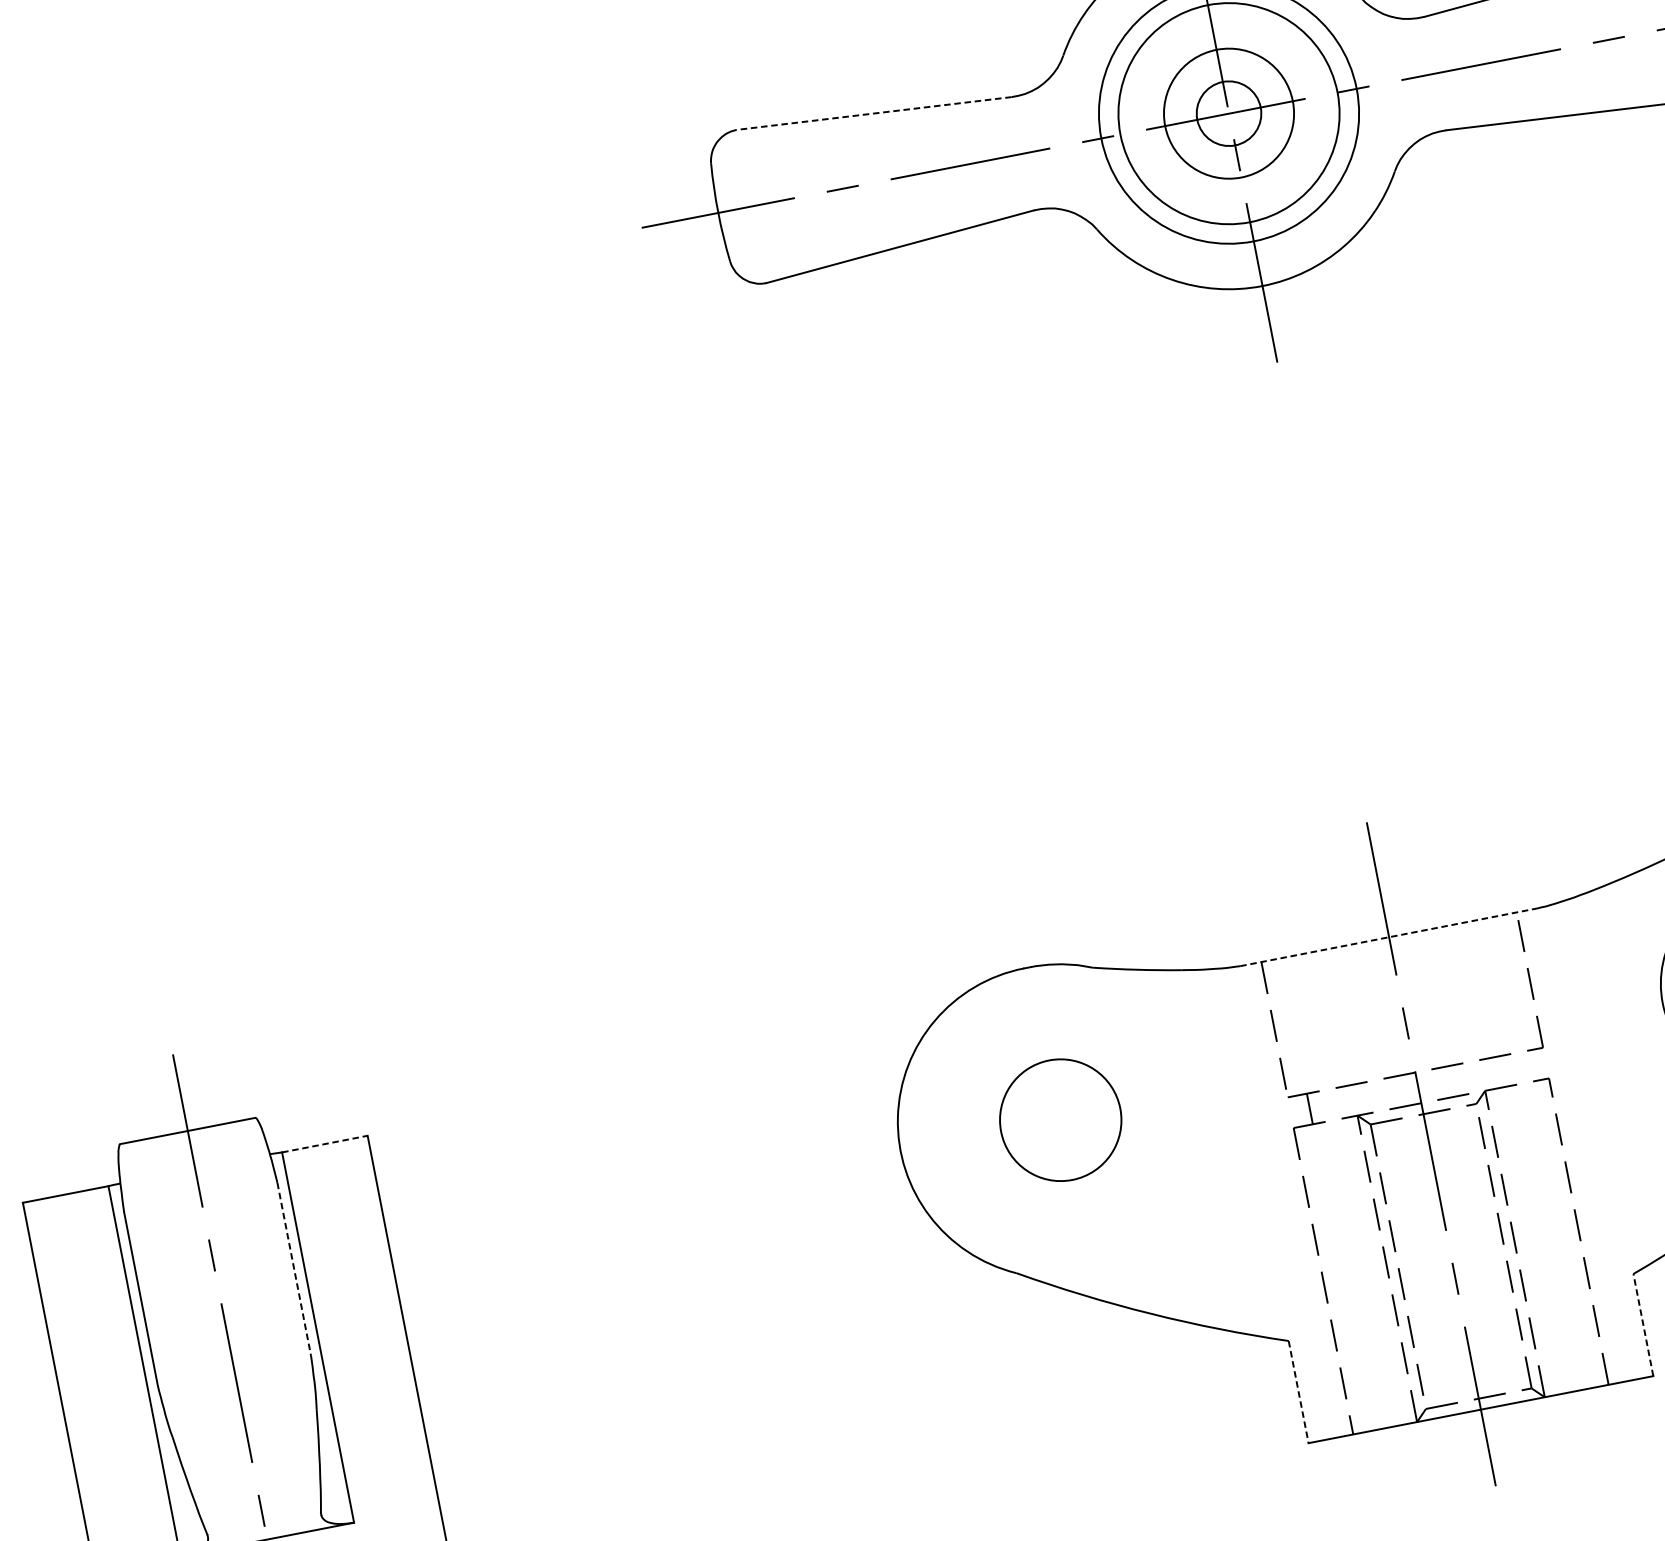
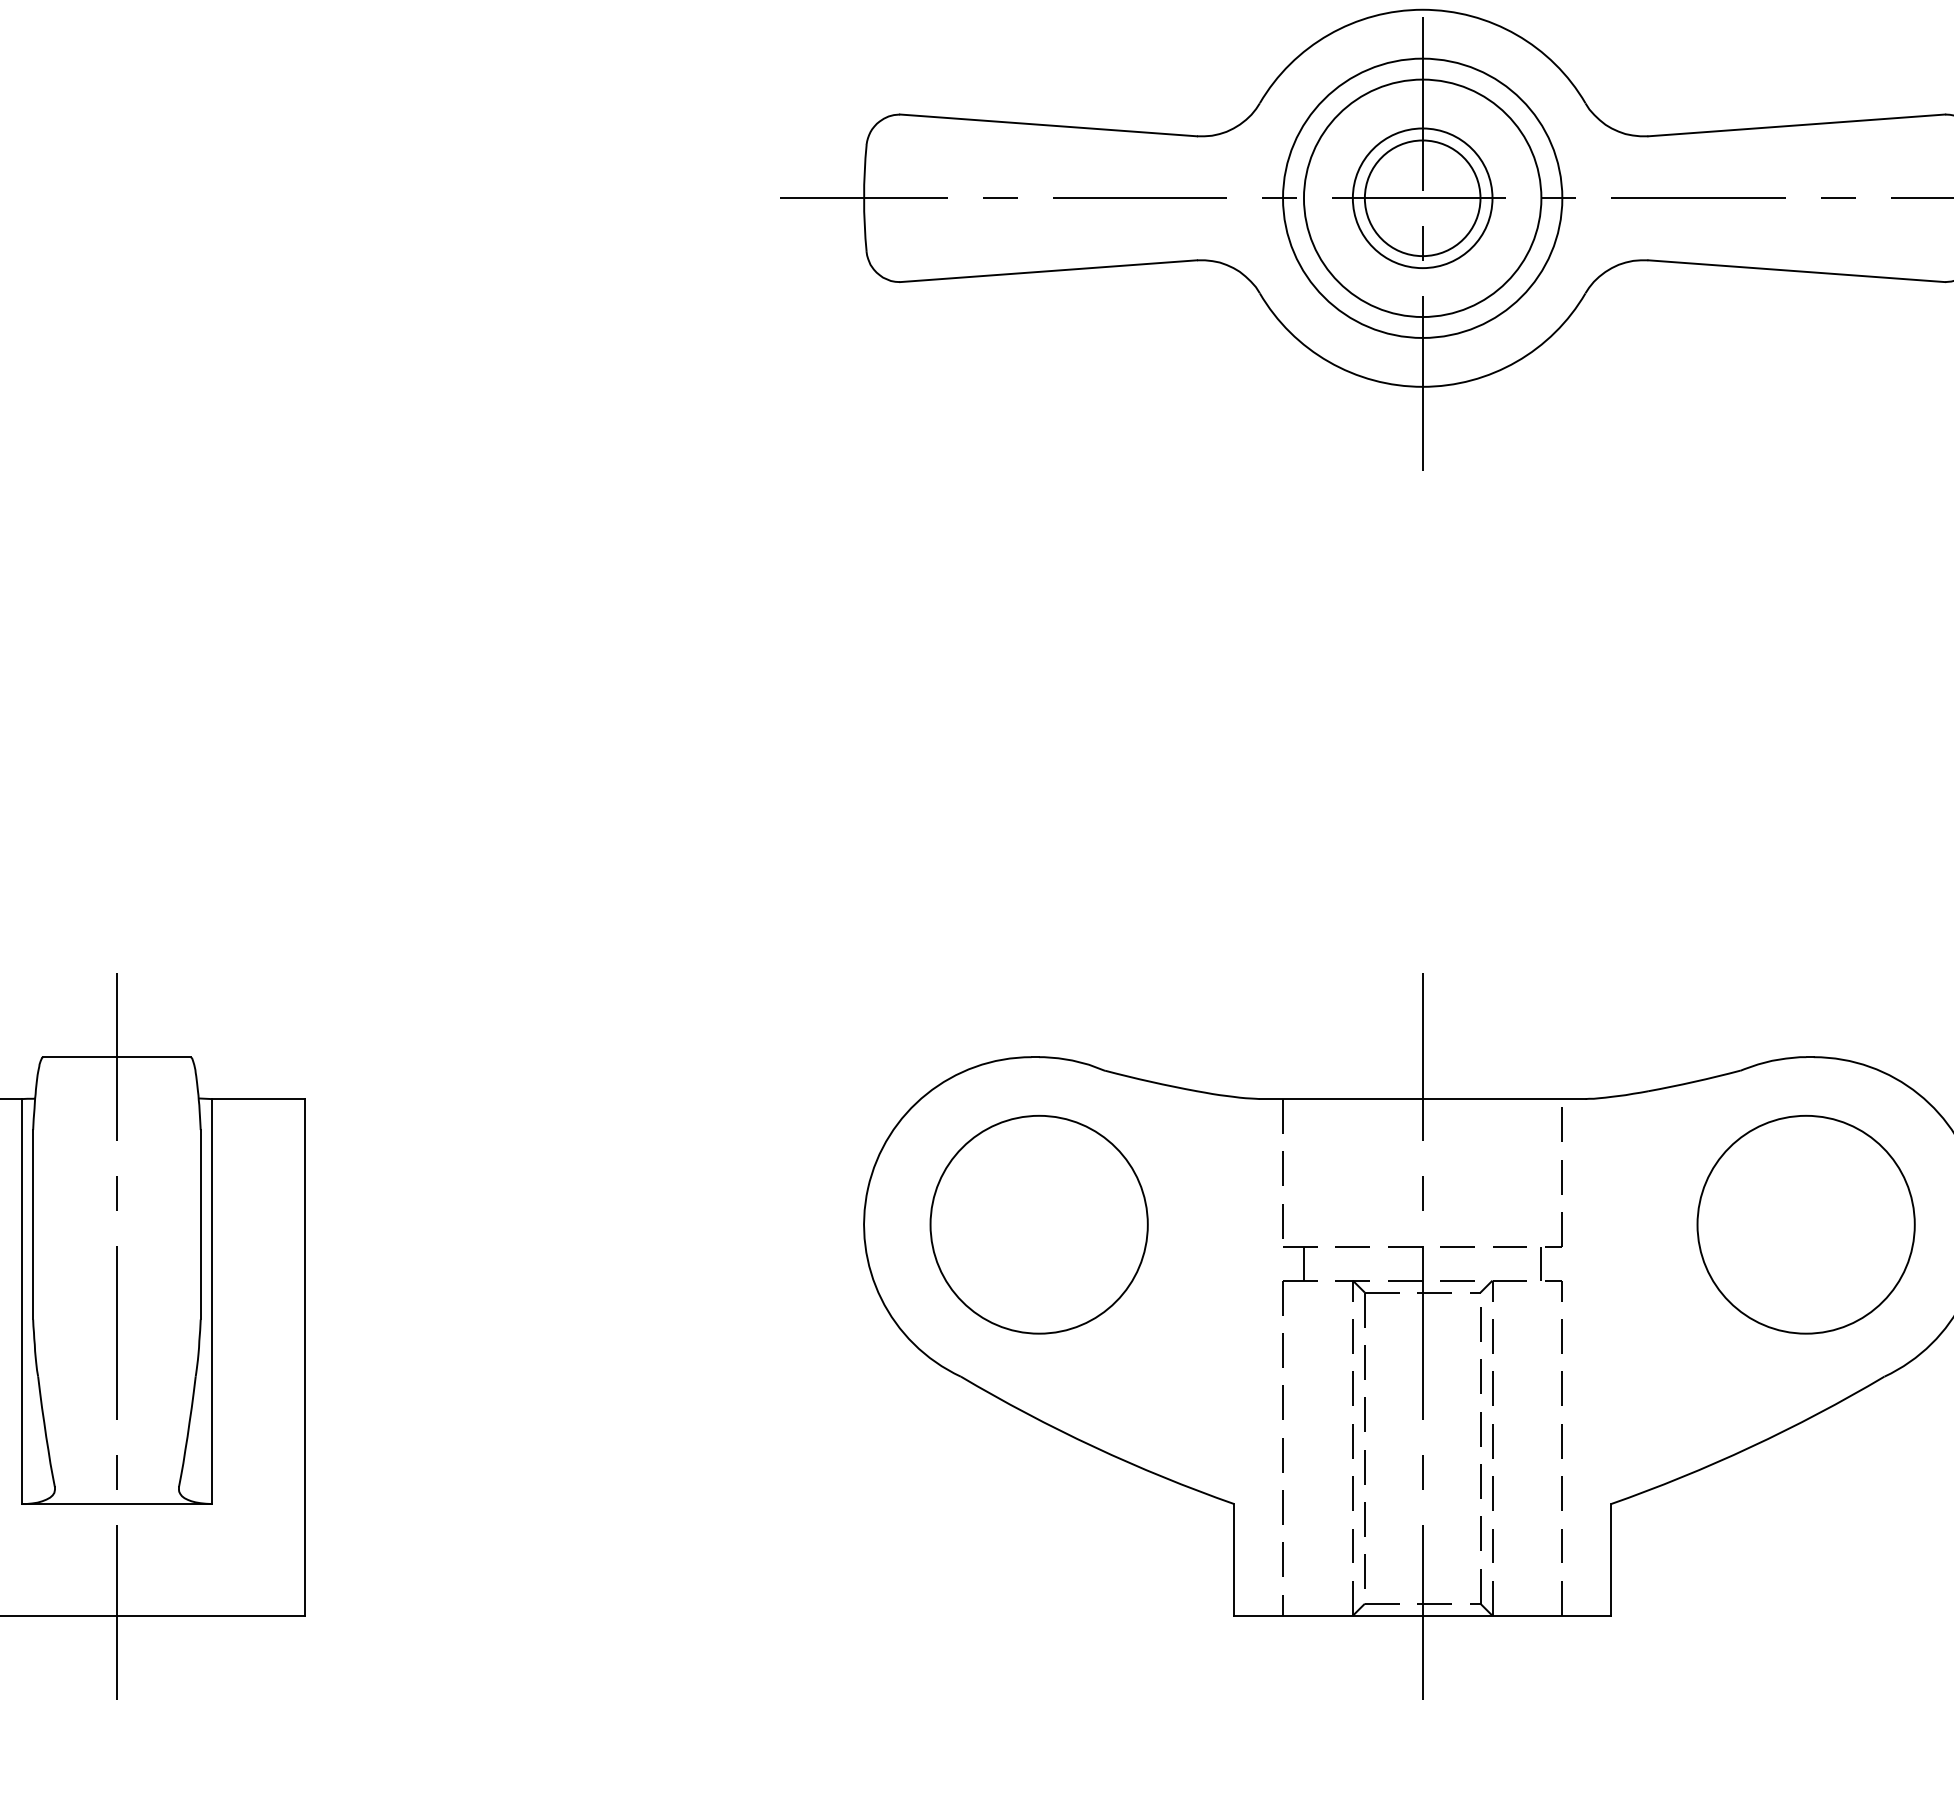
line: (873, 113) -> (1048, 125), dashed -> solid
circle: (1228, 113) -> (1422, 198), size x1.67
line: (1389, 937) -> (1422, 1099), dashed -> solid
line: (1526, 1066) -> (1541, 1263), added
part: (1060, 1120) -> (1038, 1224), size x1.67
line: (324, 1144) -> (258, 1099), dashed -> solid
line: (293, 1269) -> (200, 1224), dashed -> solid
line: (1643, 1324) -> (1611, 1559), dashed -> solid
line: (1298, 1391) -> (1234, 1559), dashed -> solid

